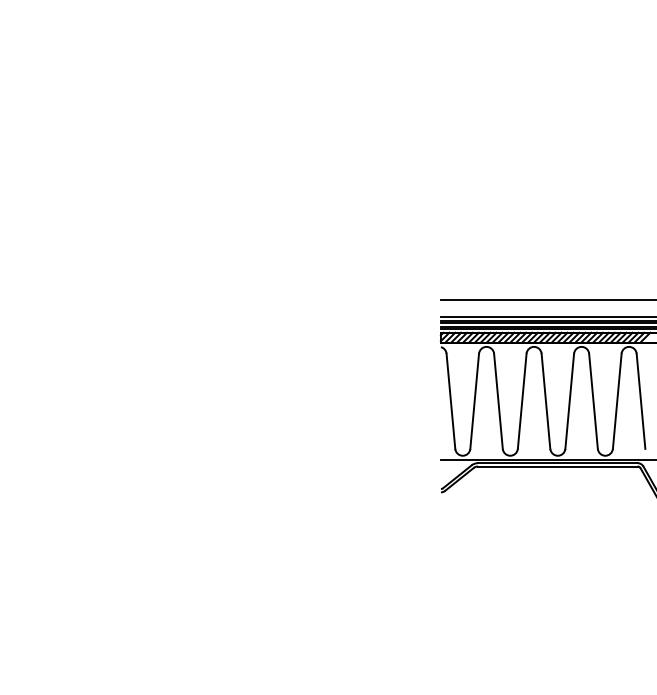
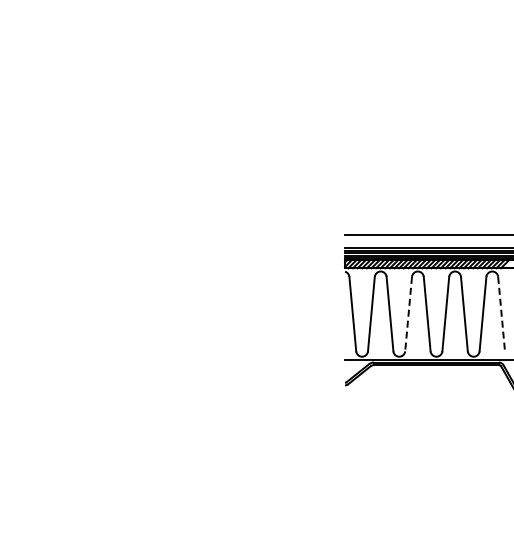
line: (522, 401) -> (408, 314), solid -> dashed
line: (640, 401) -> (501, 314), solid -> dashed

